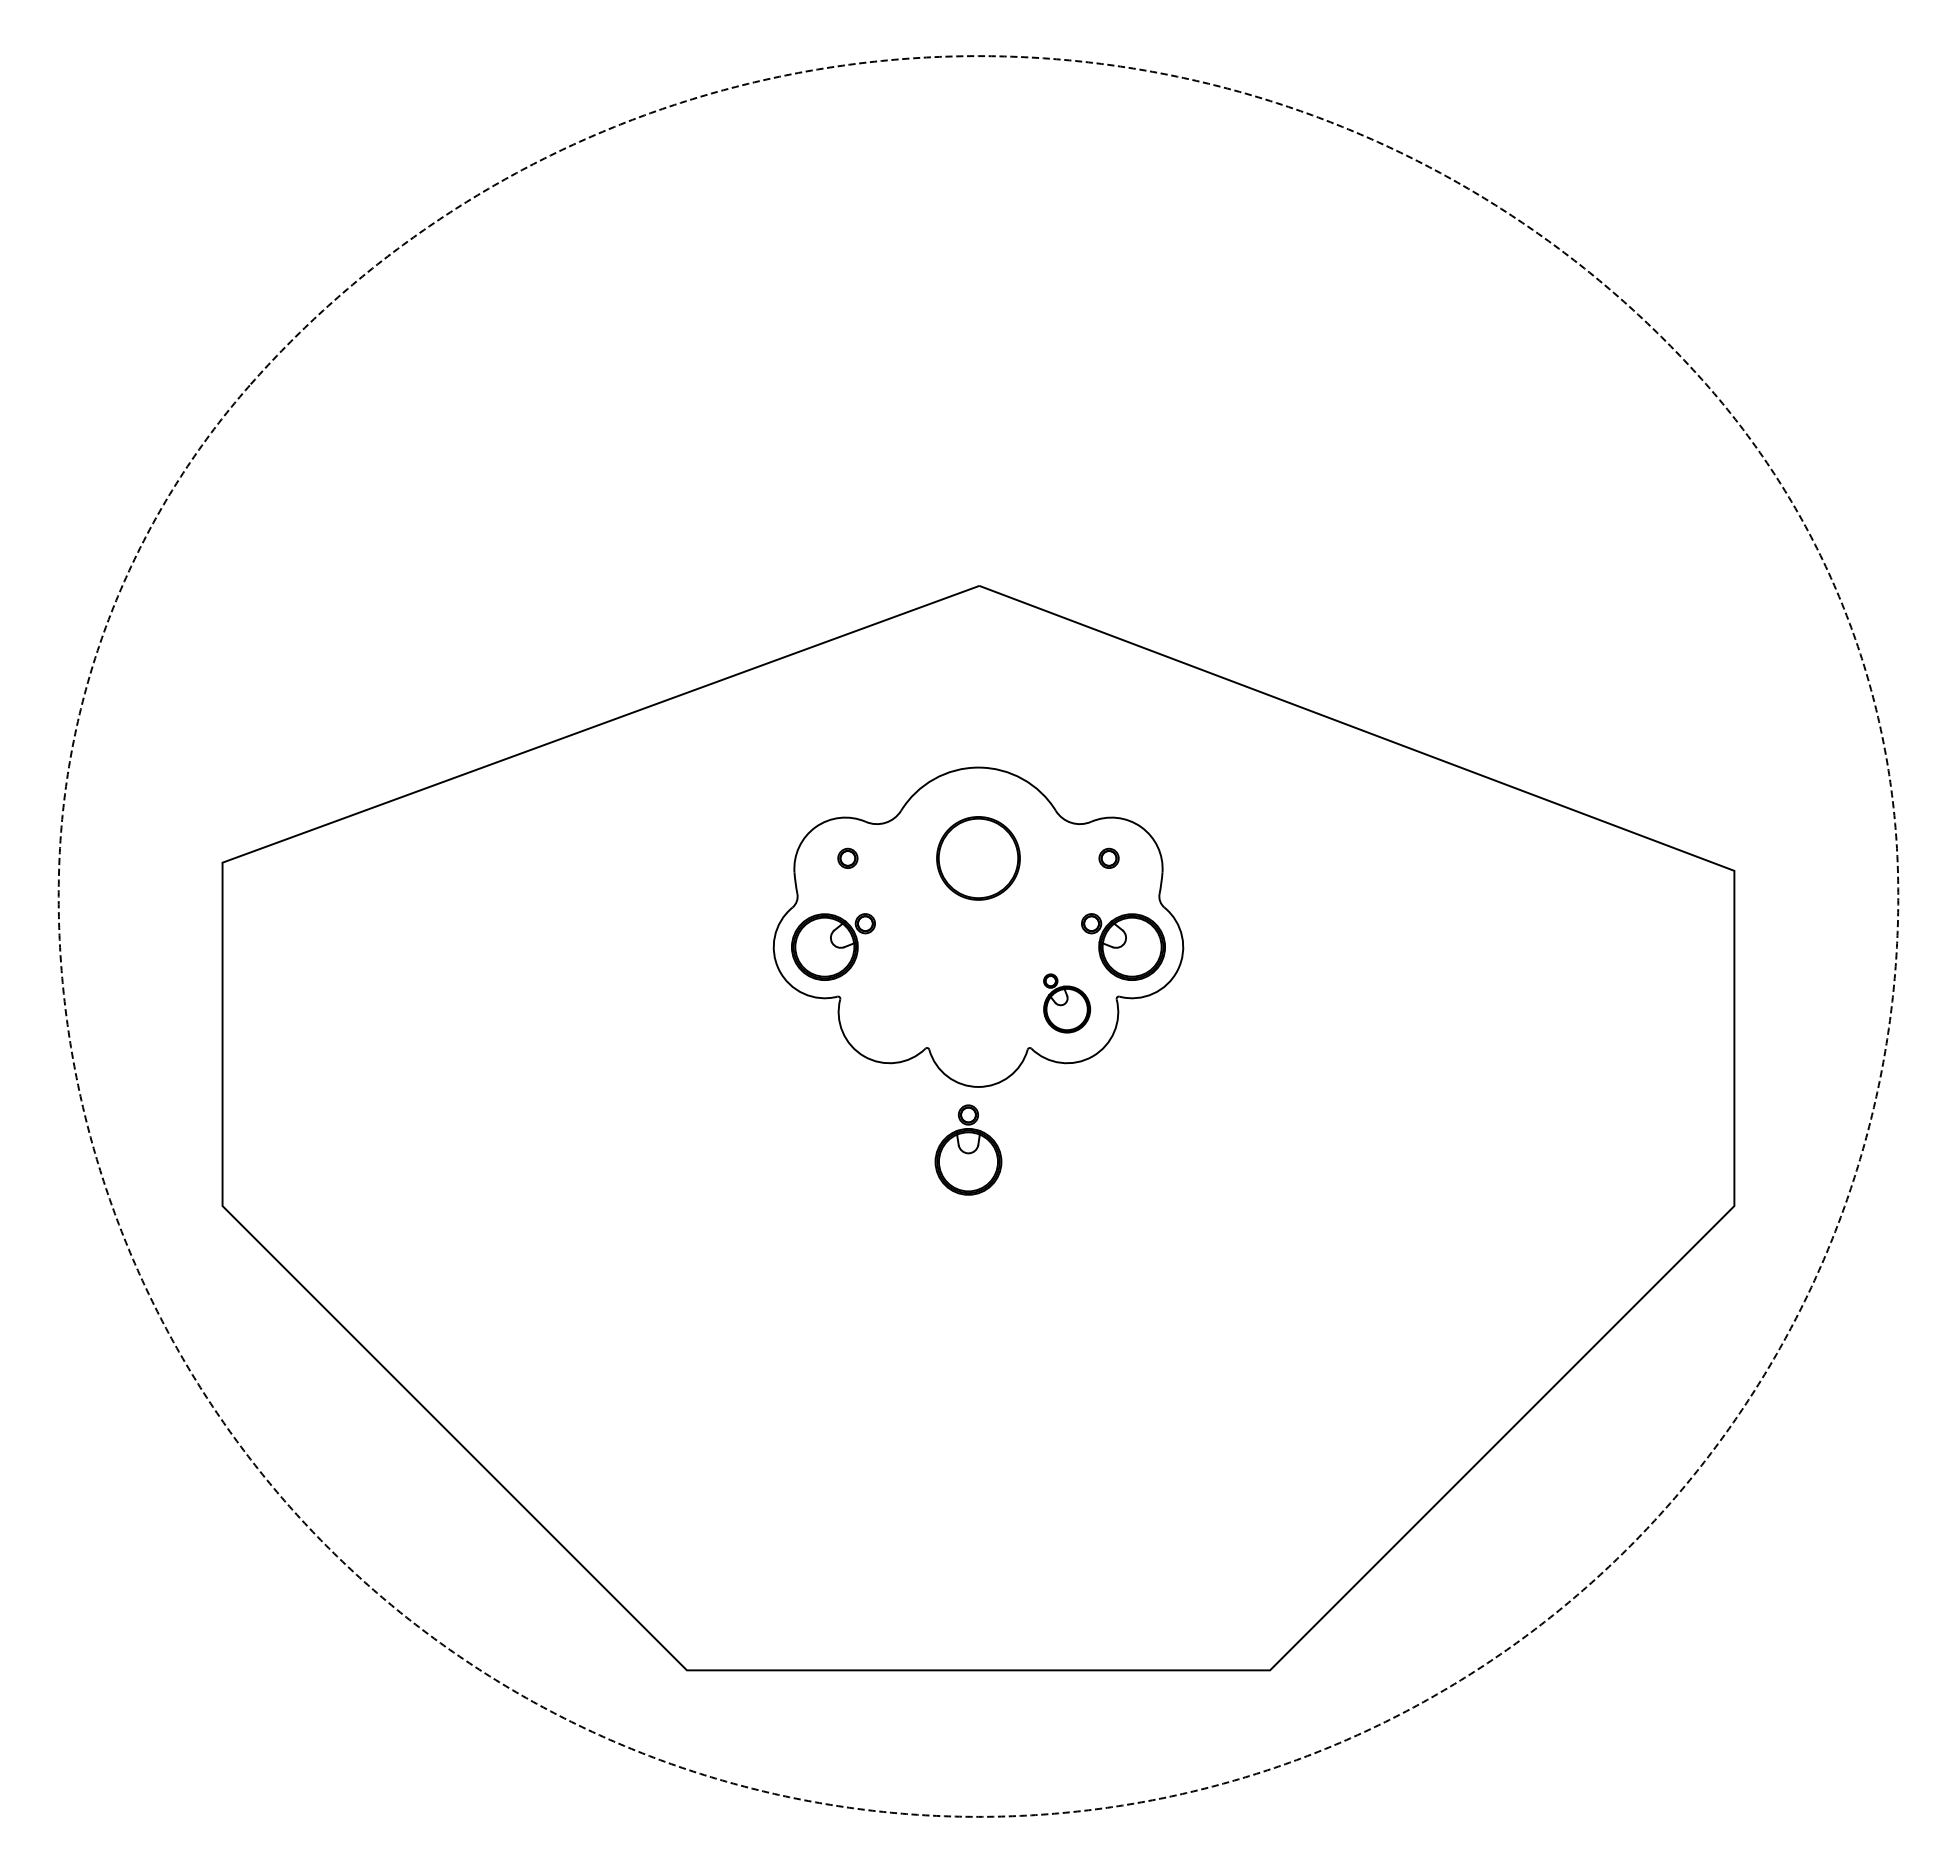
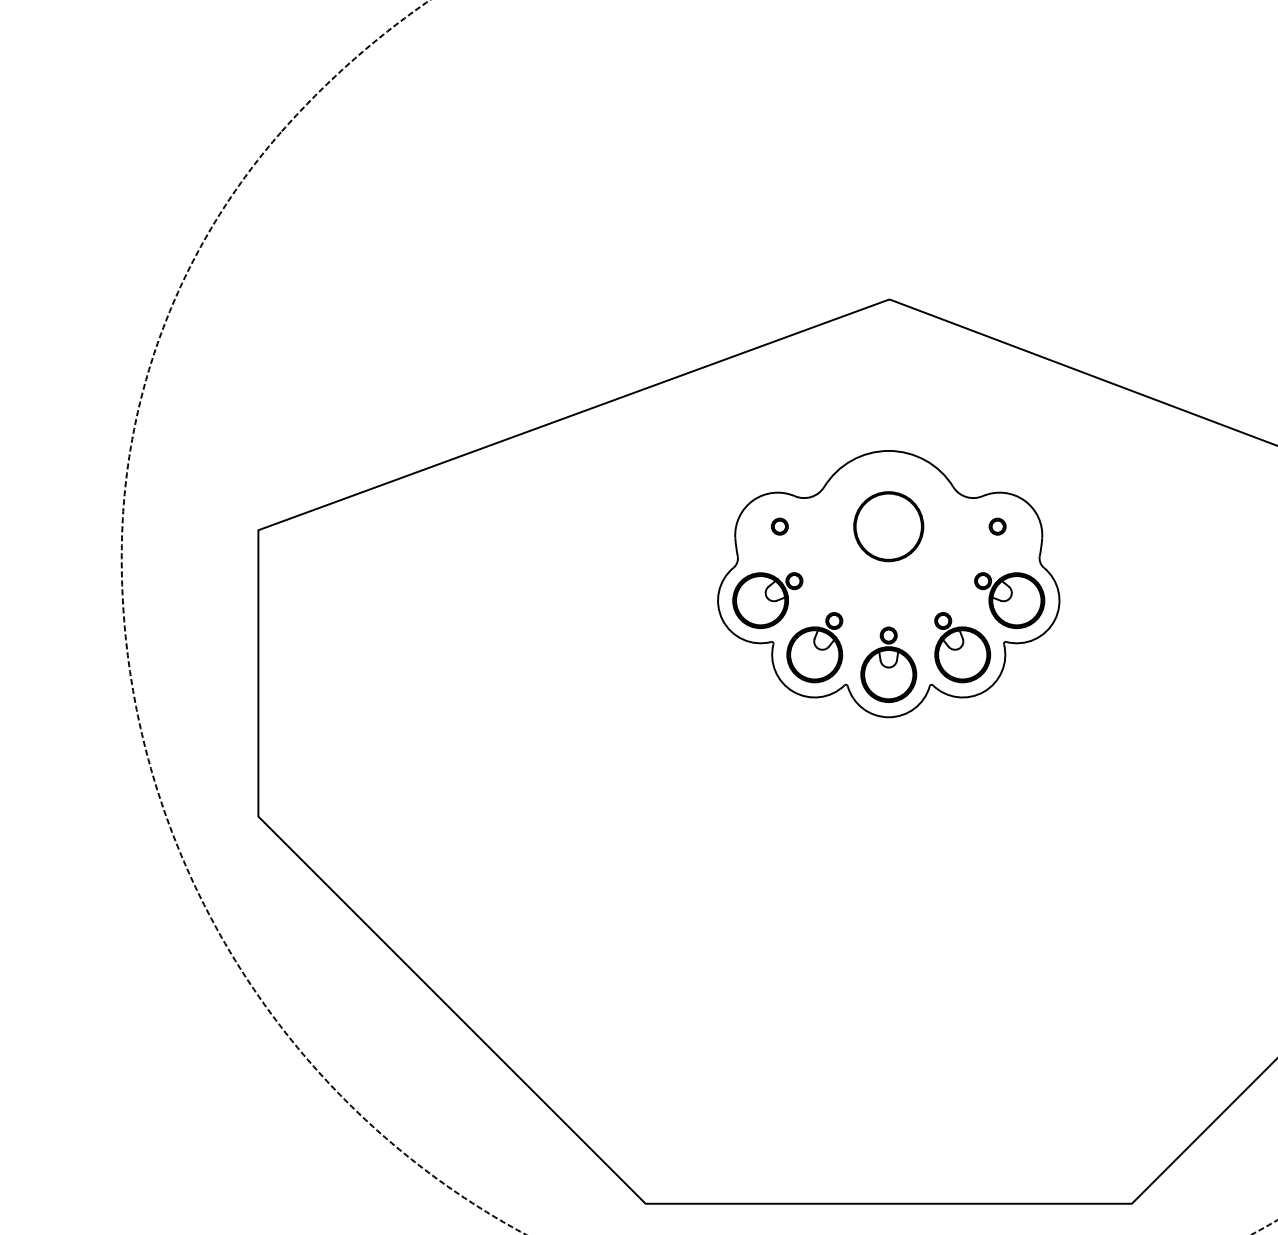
part: (889, 1003) -> (814, 647), added
part: (1066, 1003) -> (962, 647), size x1.43
part: (968, 1149) -> (888, 664), moved

